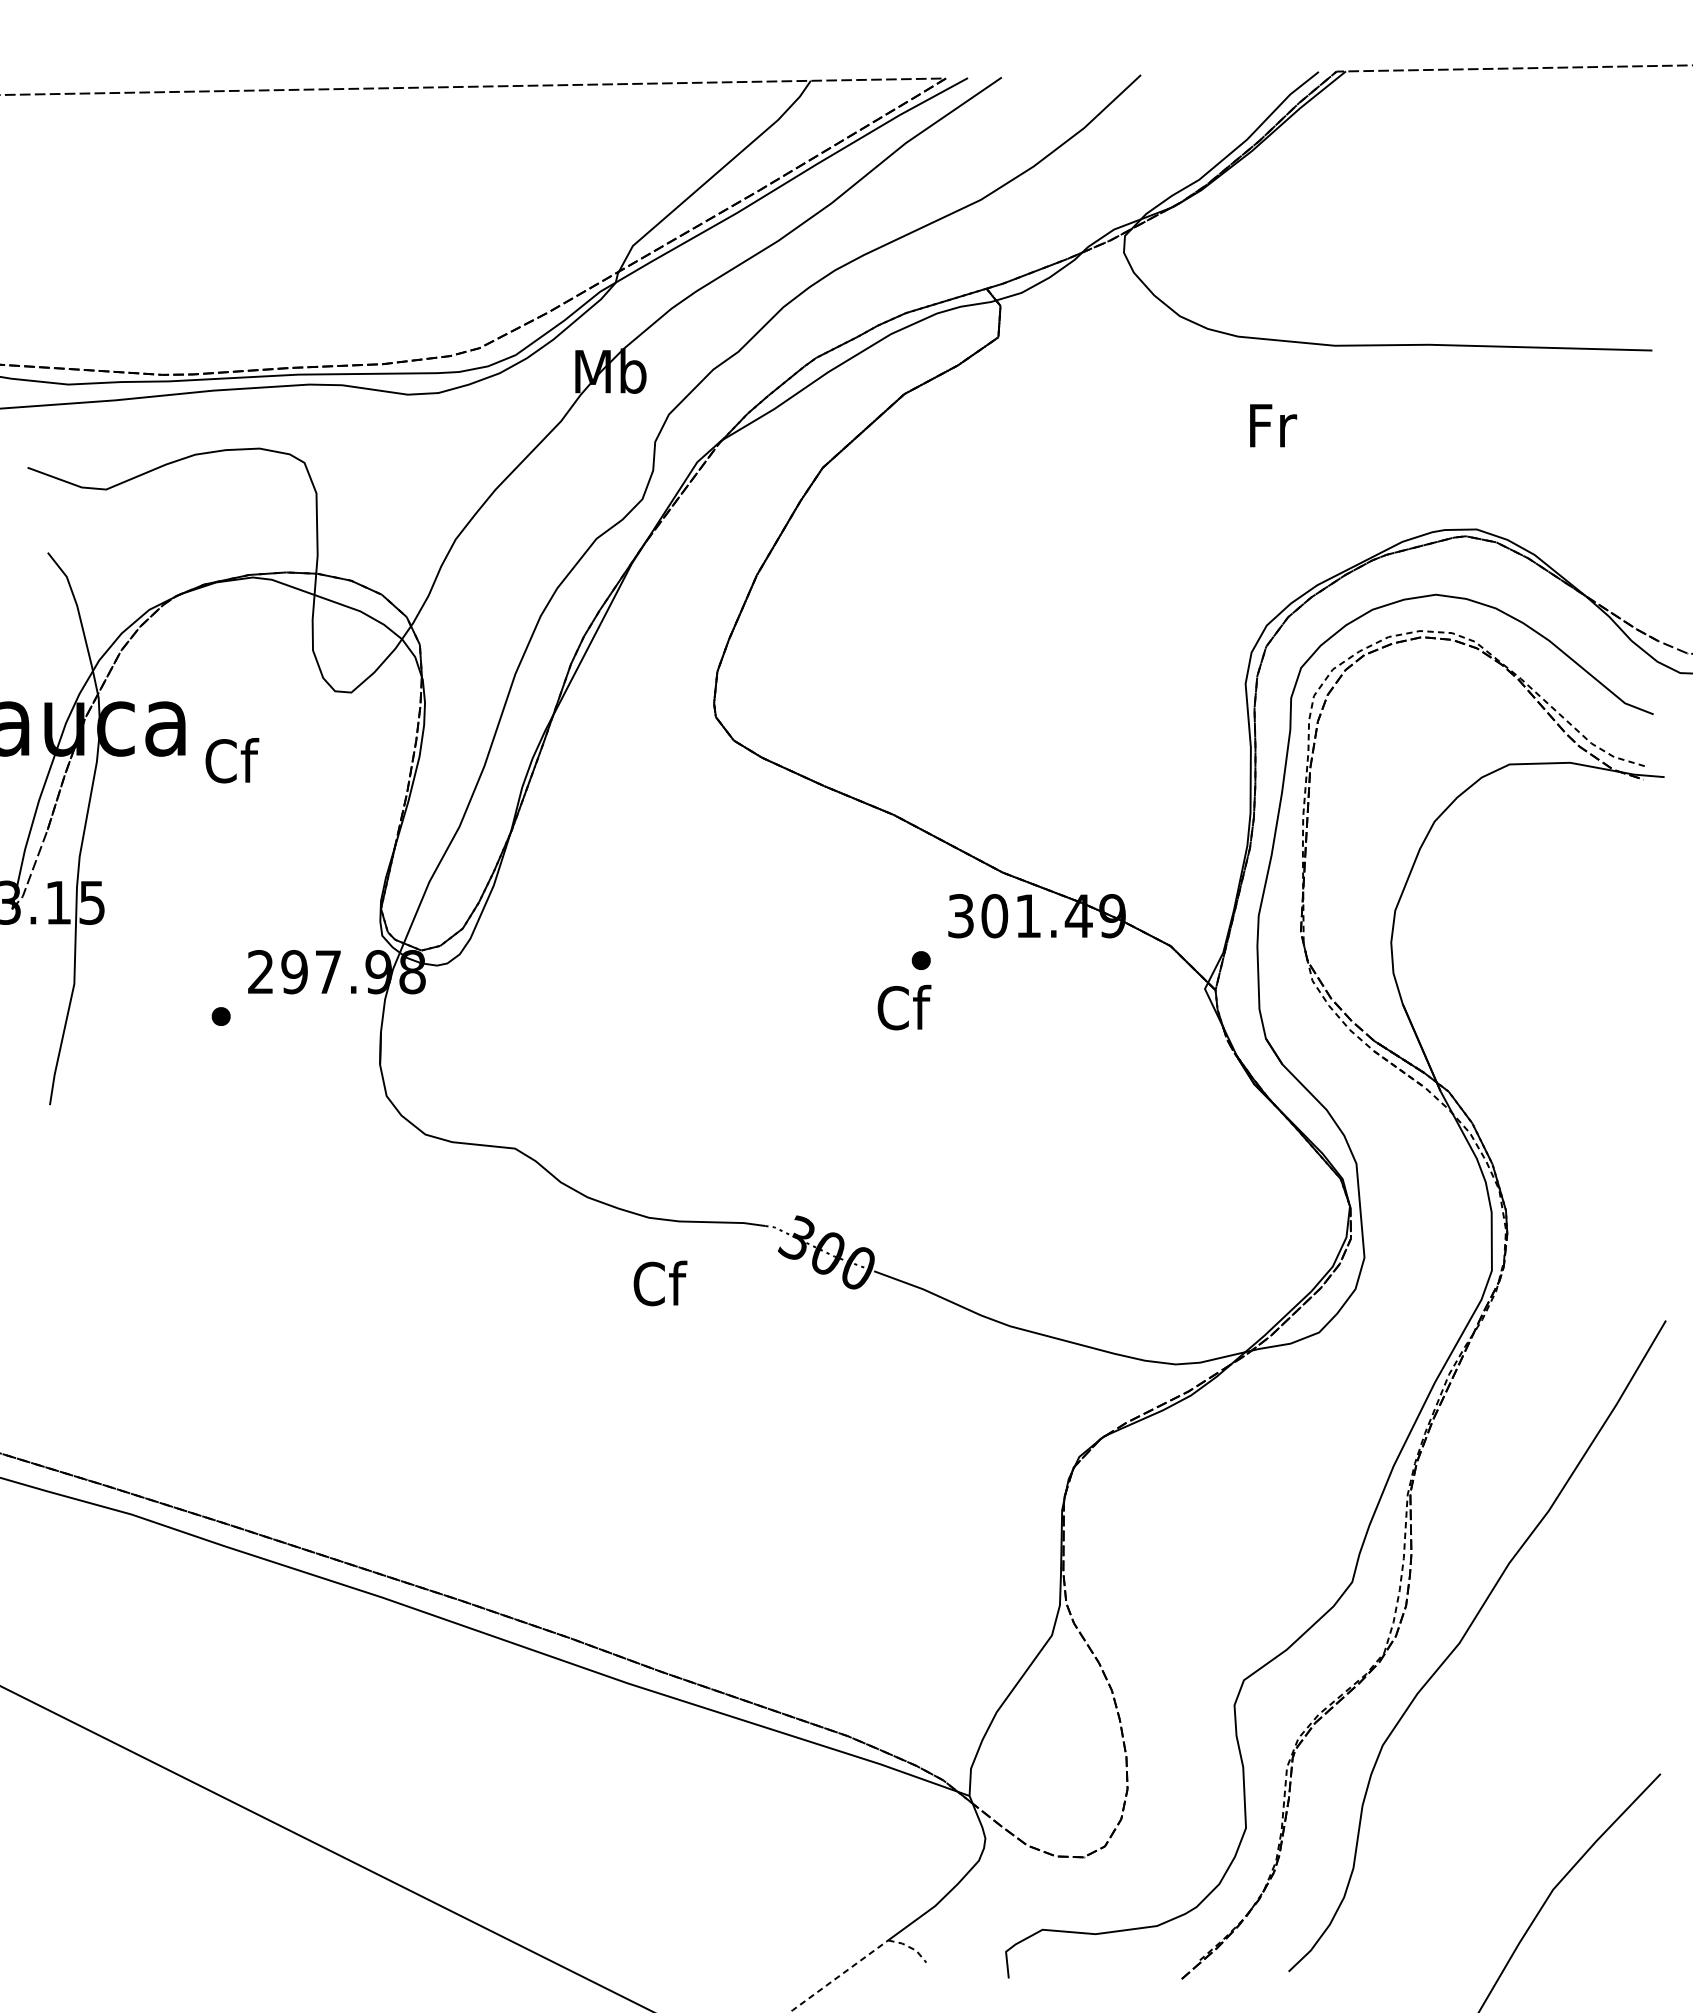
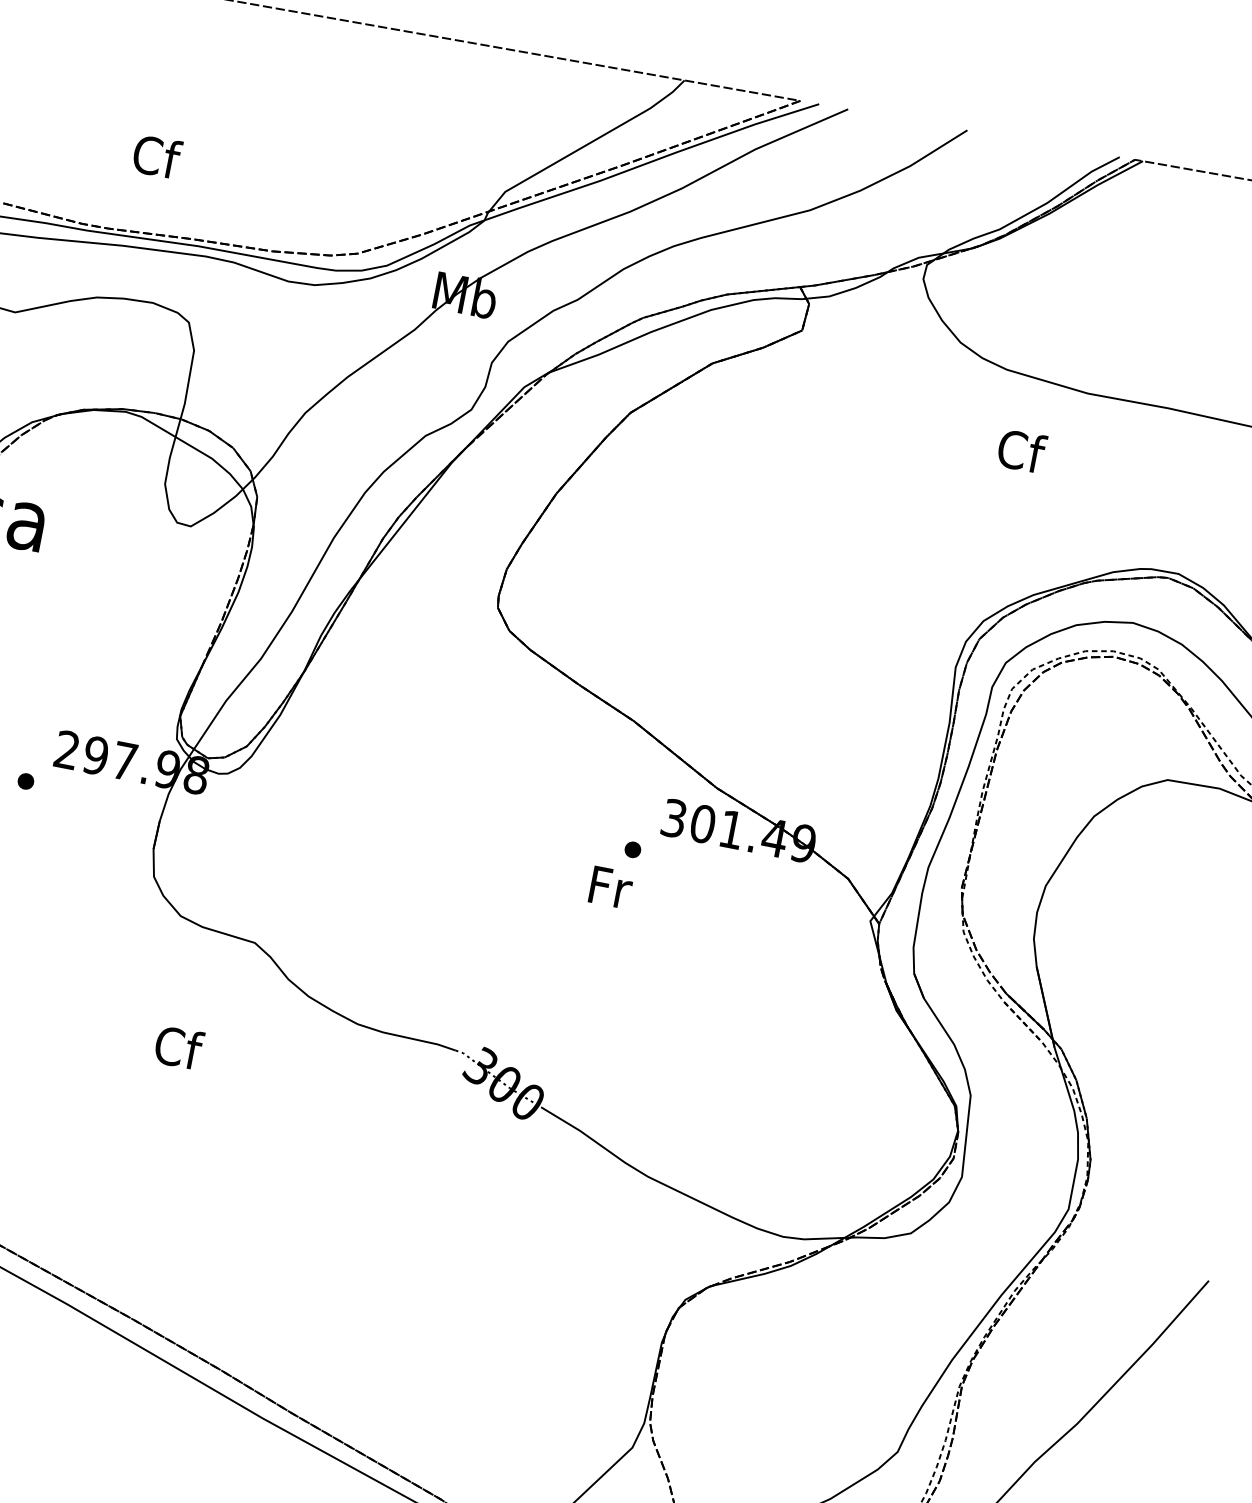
text: (1272, 424) -> (1021, 450), Fr -> Cf
text: (232, 760) -> (157, 156), moved
text: (904, 1007) -> (610, 887), Cf -> Fr
text: (660, 1283) -> (179, 1047), moved

